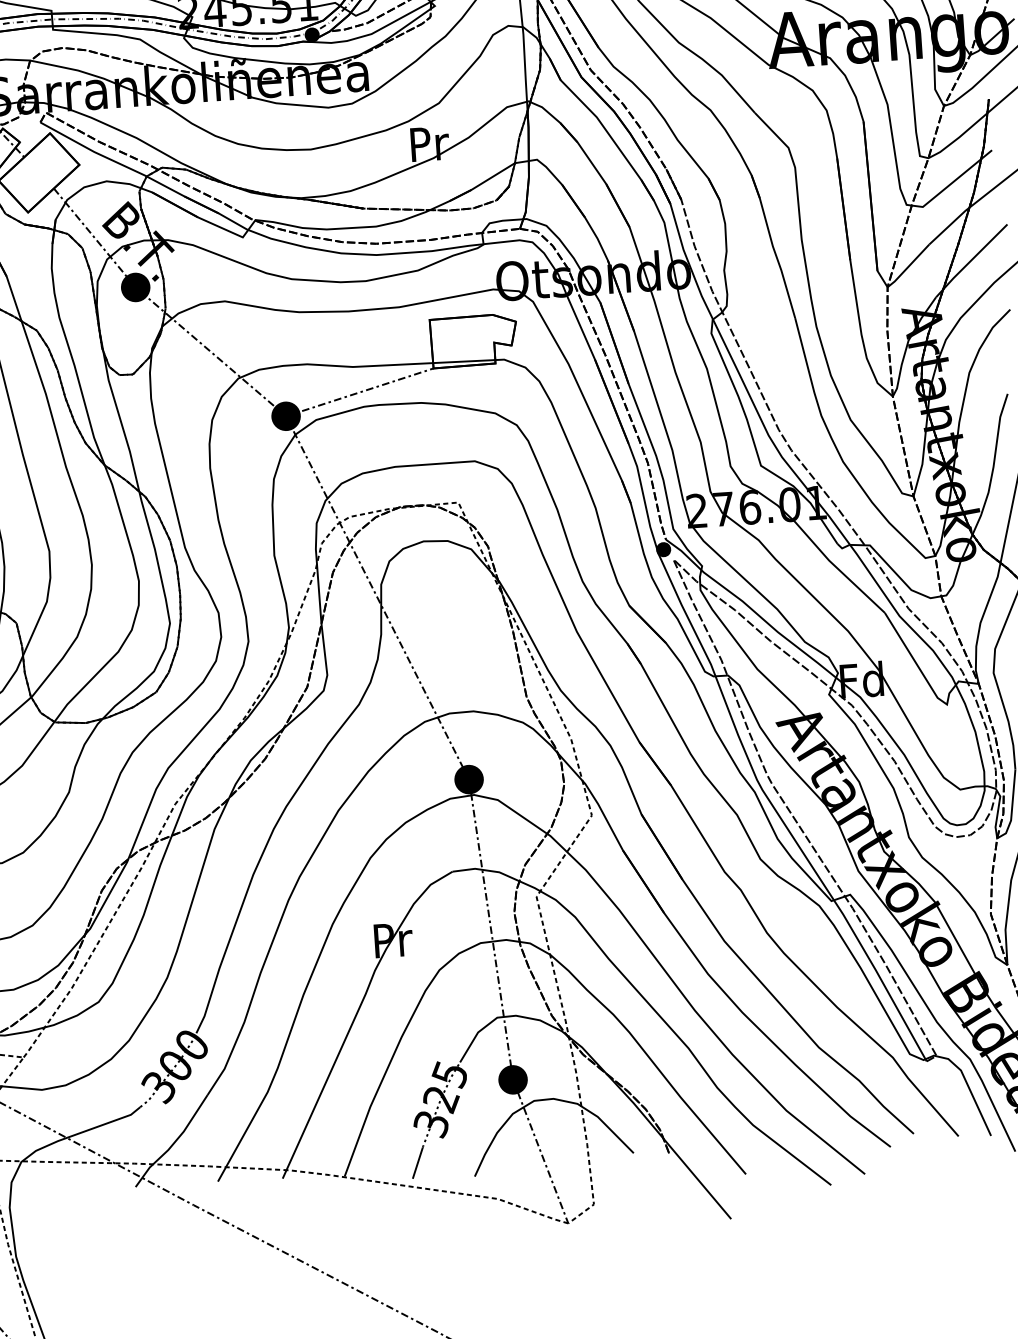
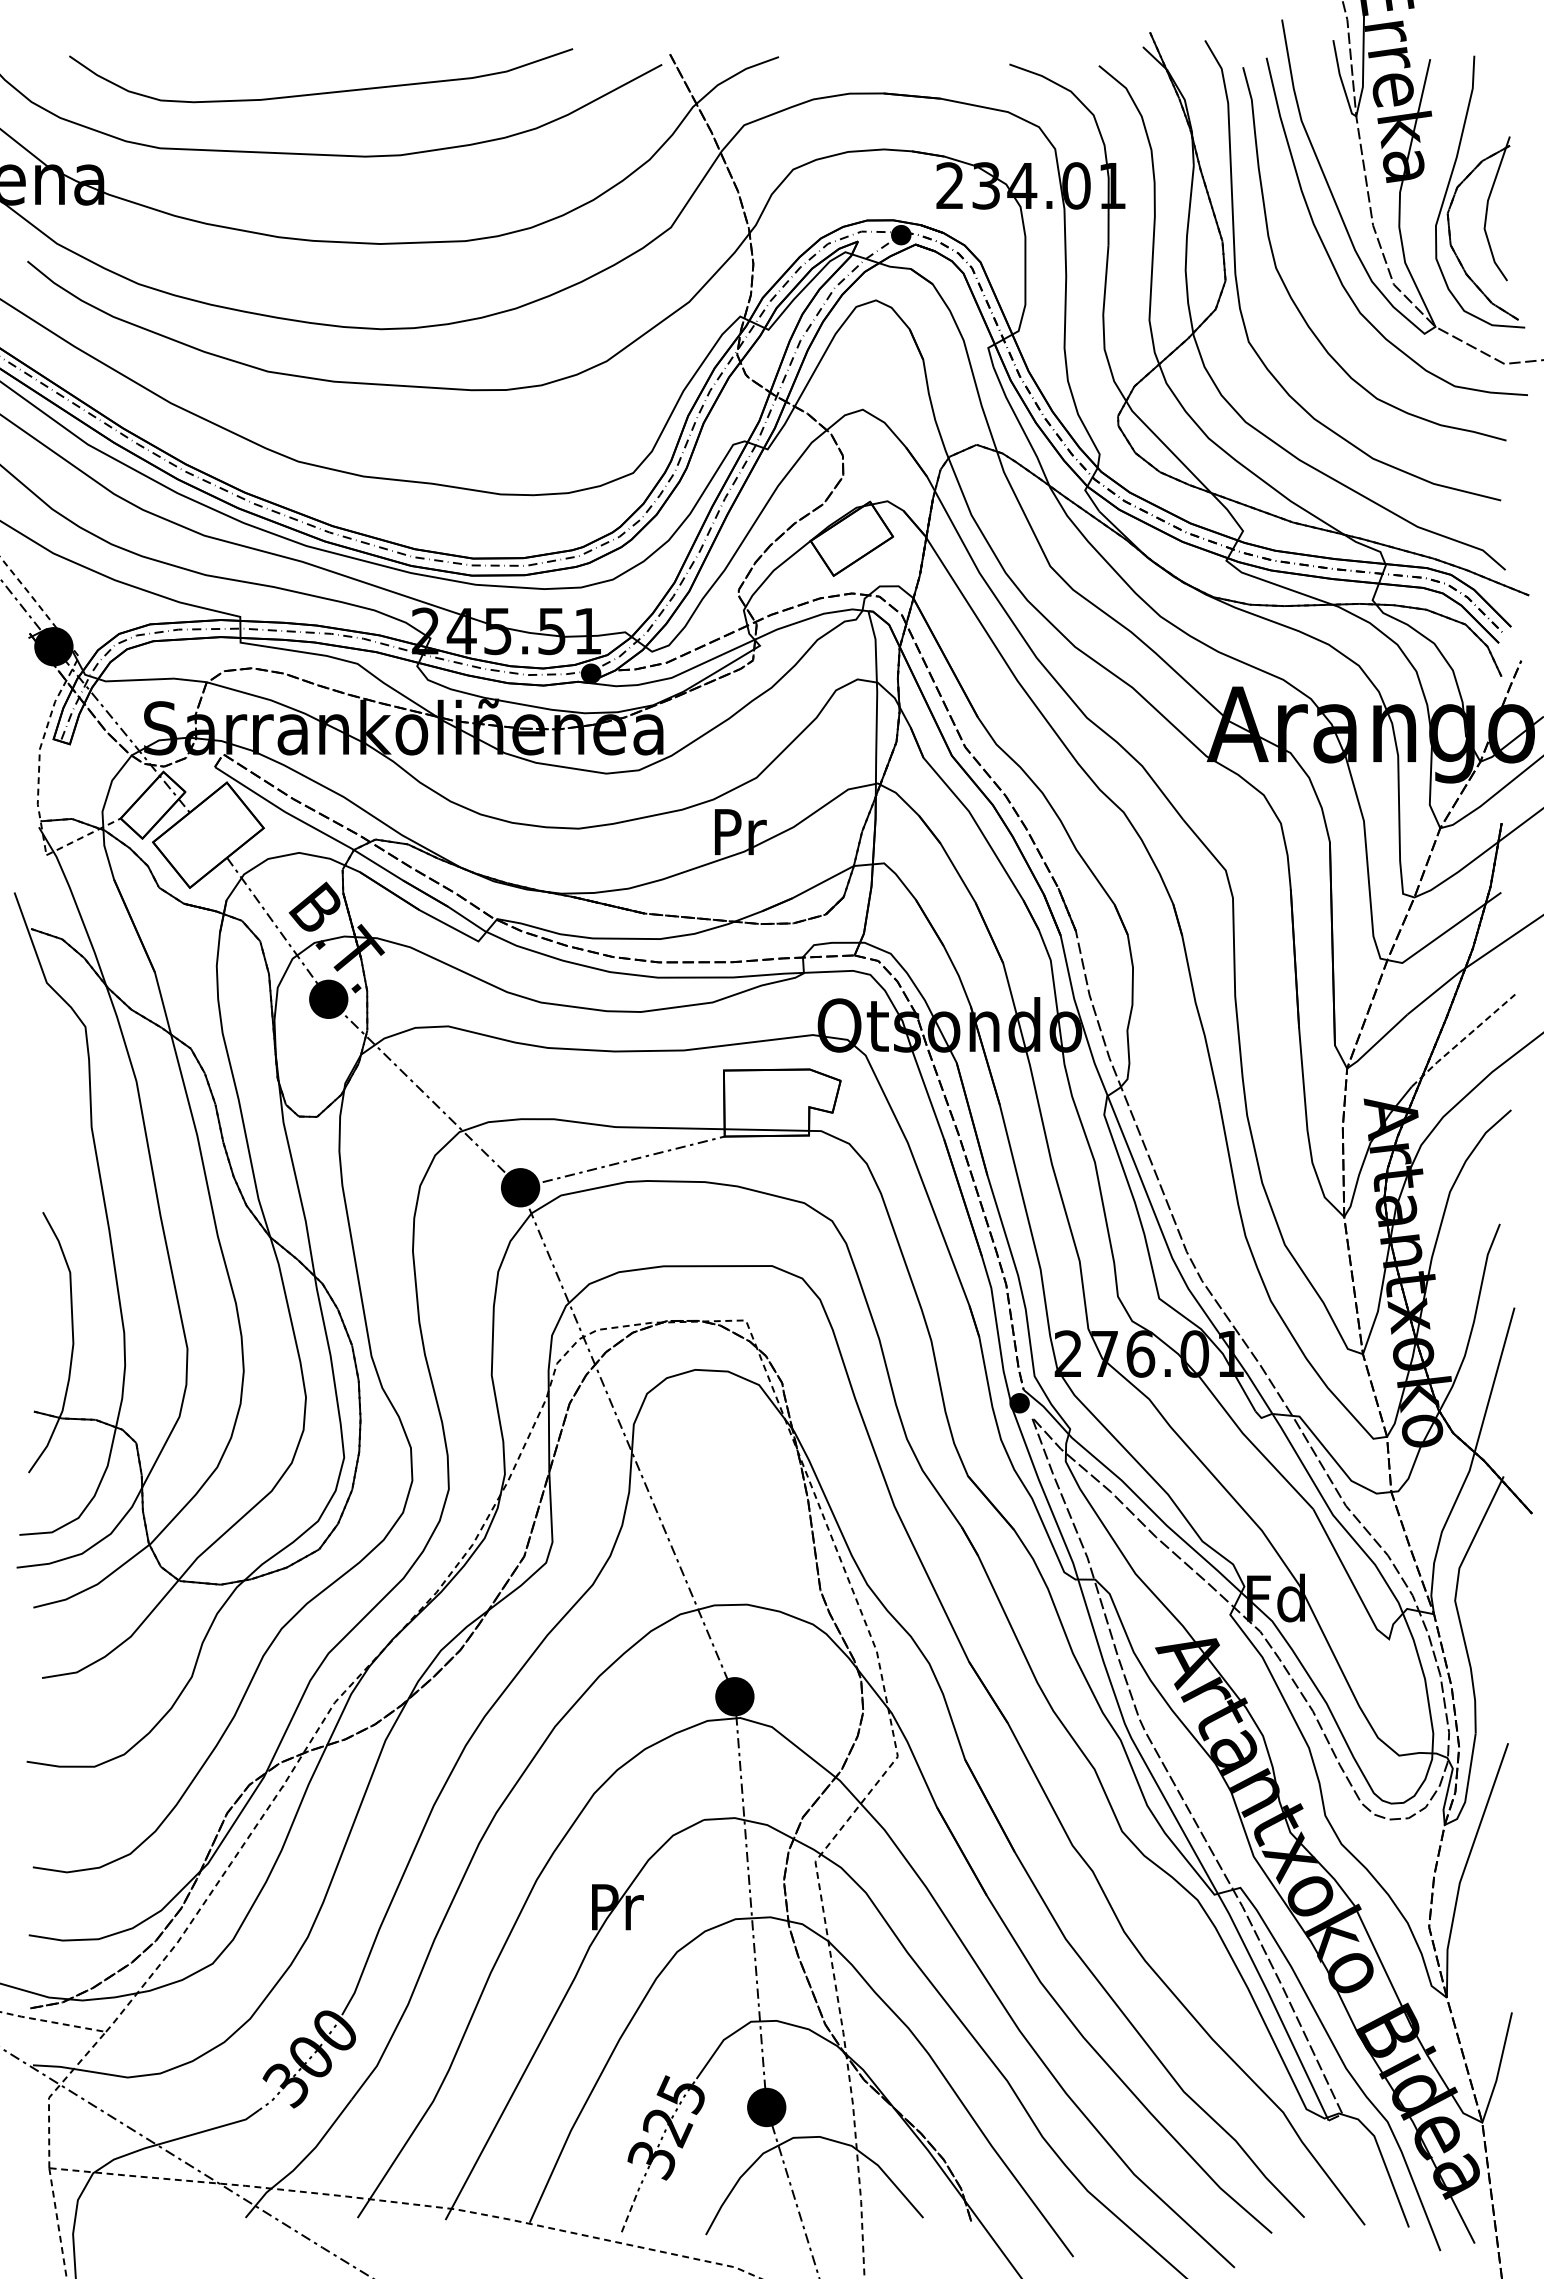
line: (970, 260) -> (1462, 1040), solid -> dashed
line: (418, 1163) -> (630, 2211), solid -> dashed

